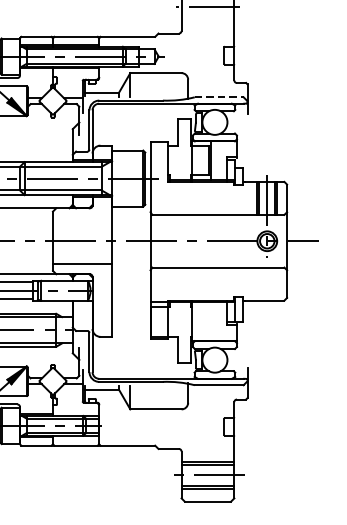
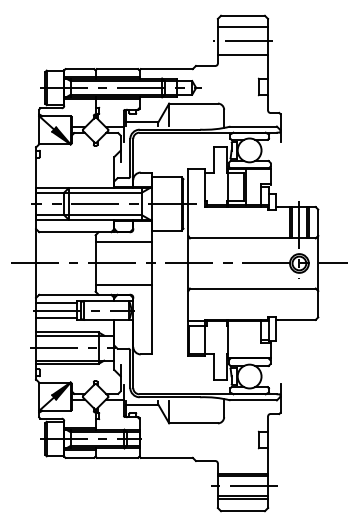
line: (207, 22) -> (242, 55), added
line: (220, 97) -> (254, 126), dashed -> solid
line: (82, 218) -> (123, 241), added

